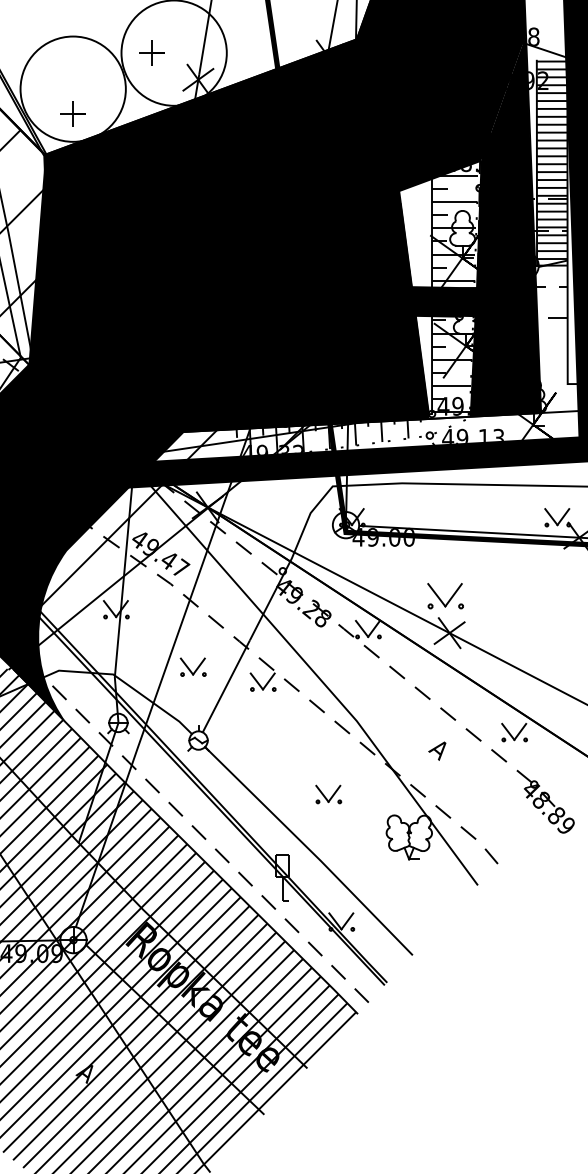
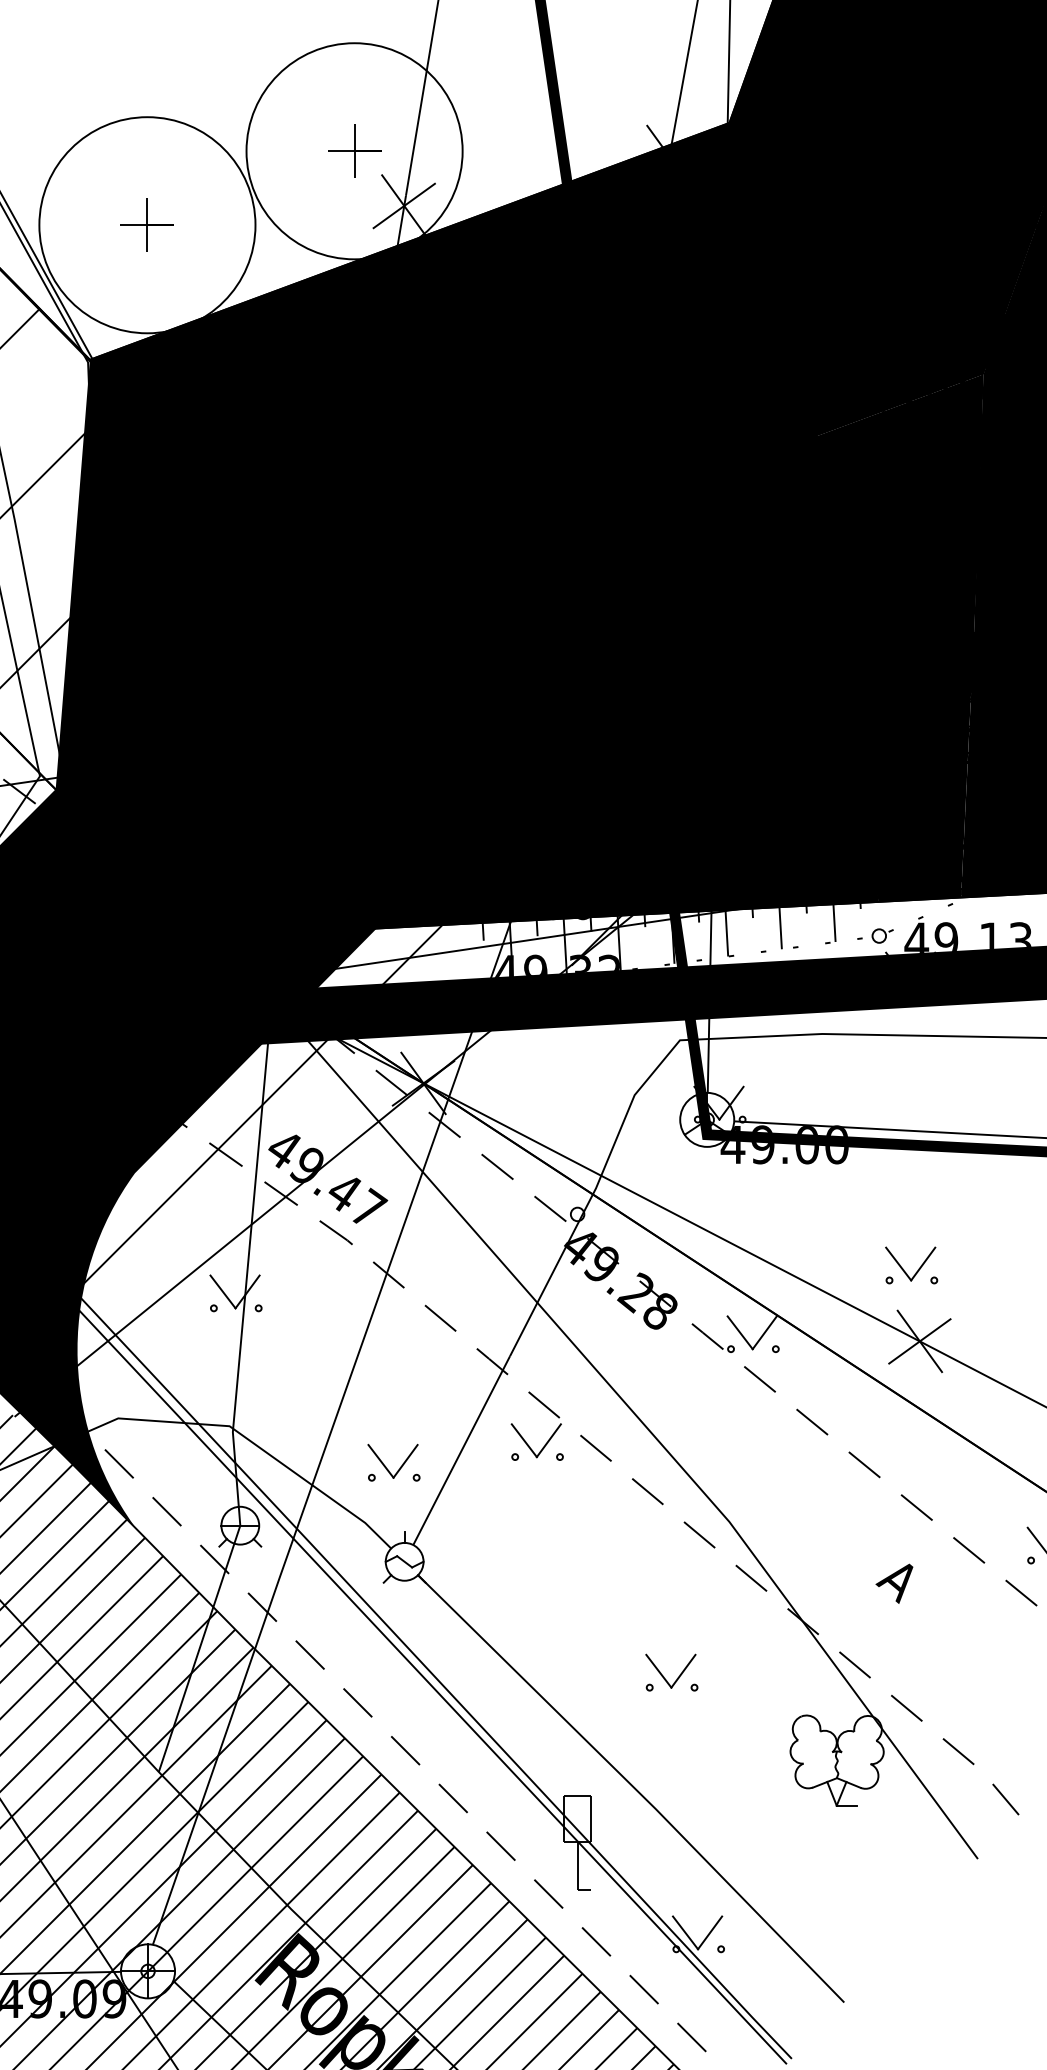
part: (151, 52) -> (353, 149), moved
part: (72, 113) -> (145, 223), moved
fill: (439, 289) -> (899, 636), added
part: (445, 595) -> (911, 1264), size x0.71
part: (192, 666) -> (392, 1461), moved

